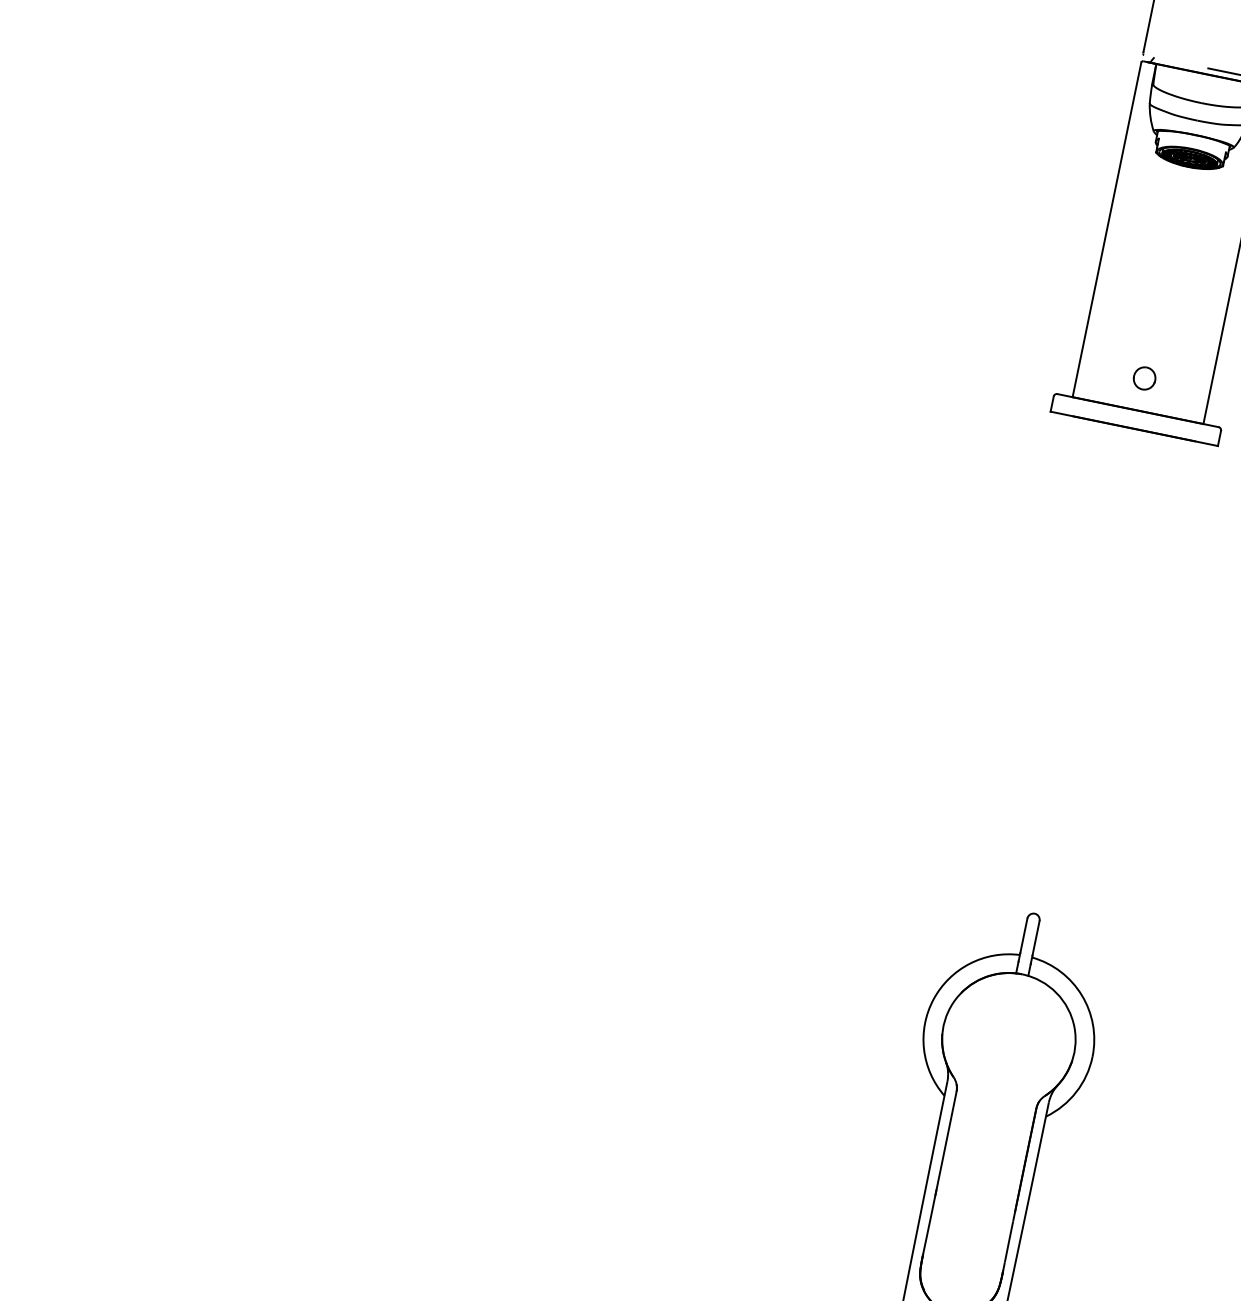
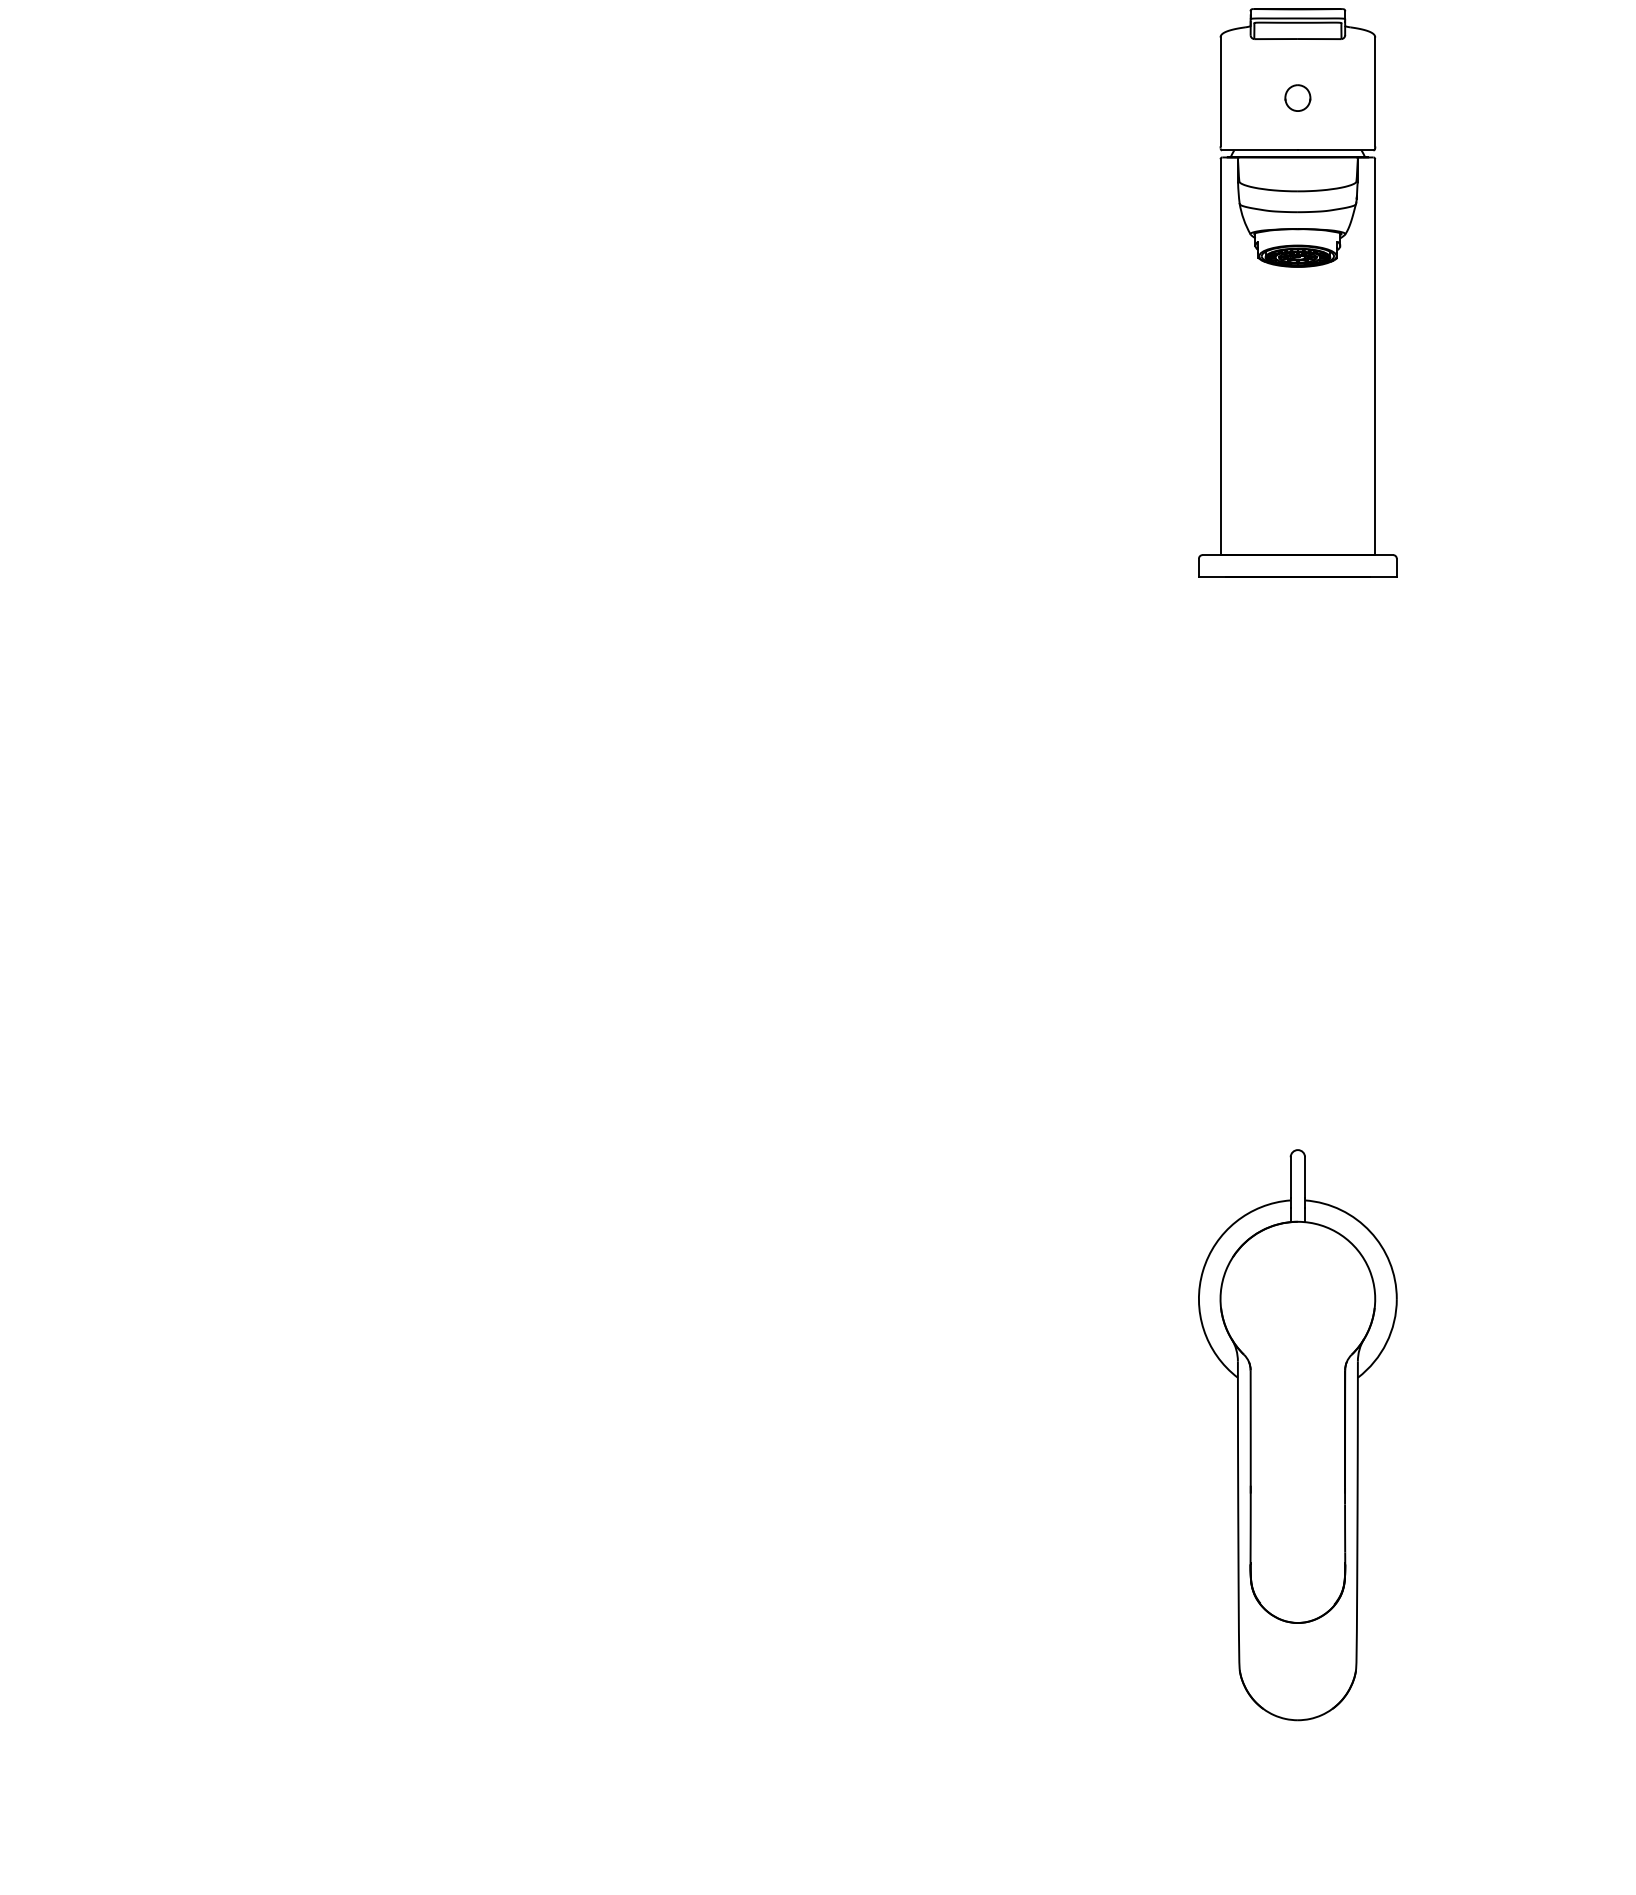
line: (1175, 61) -> (1259, 150), added
part: (1144, 377) -> (1297, 97), moved

